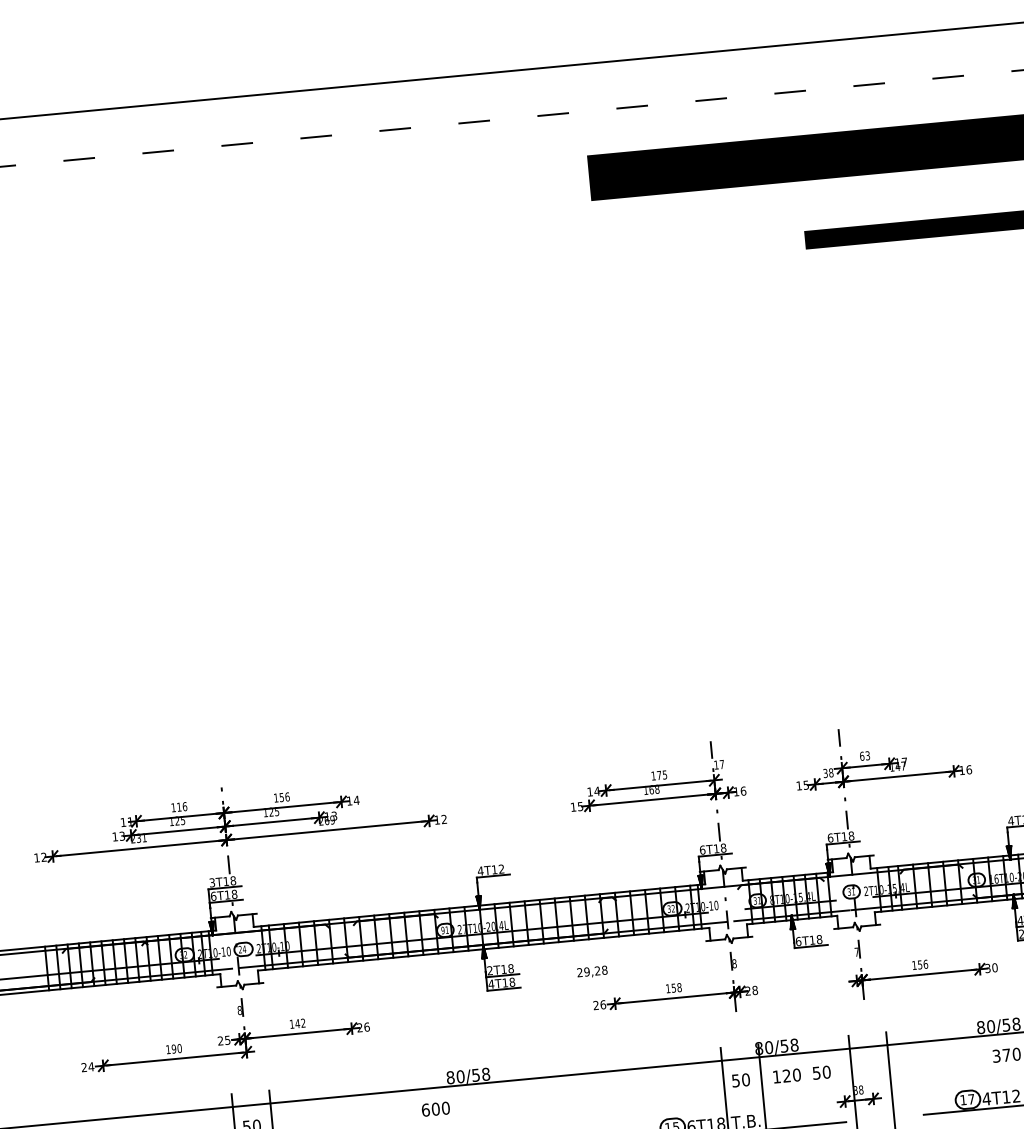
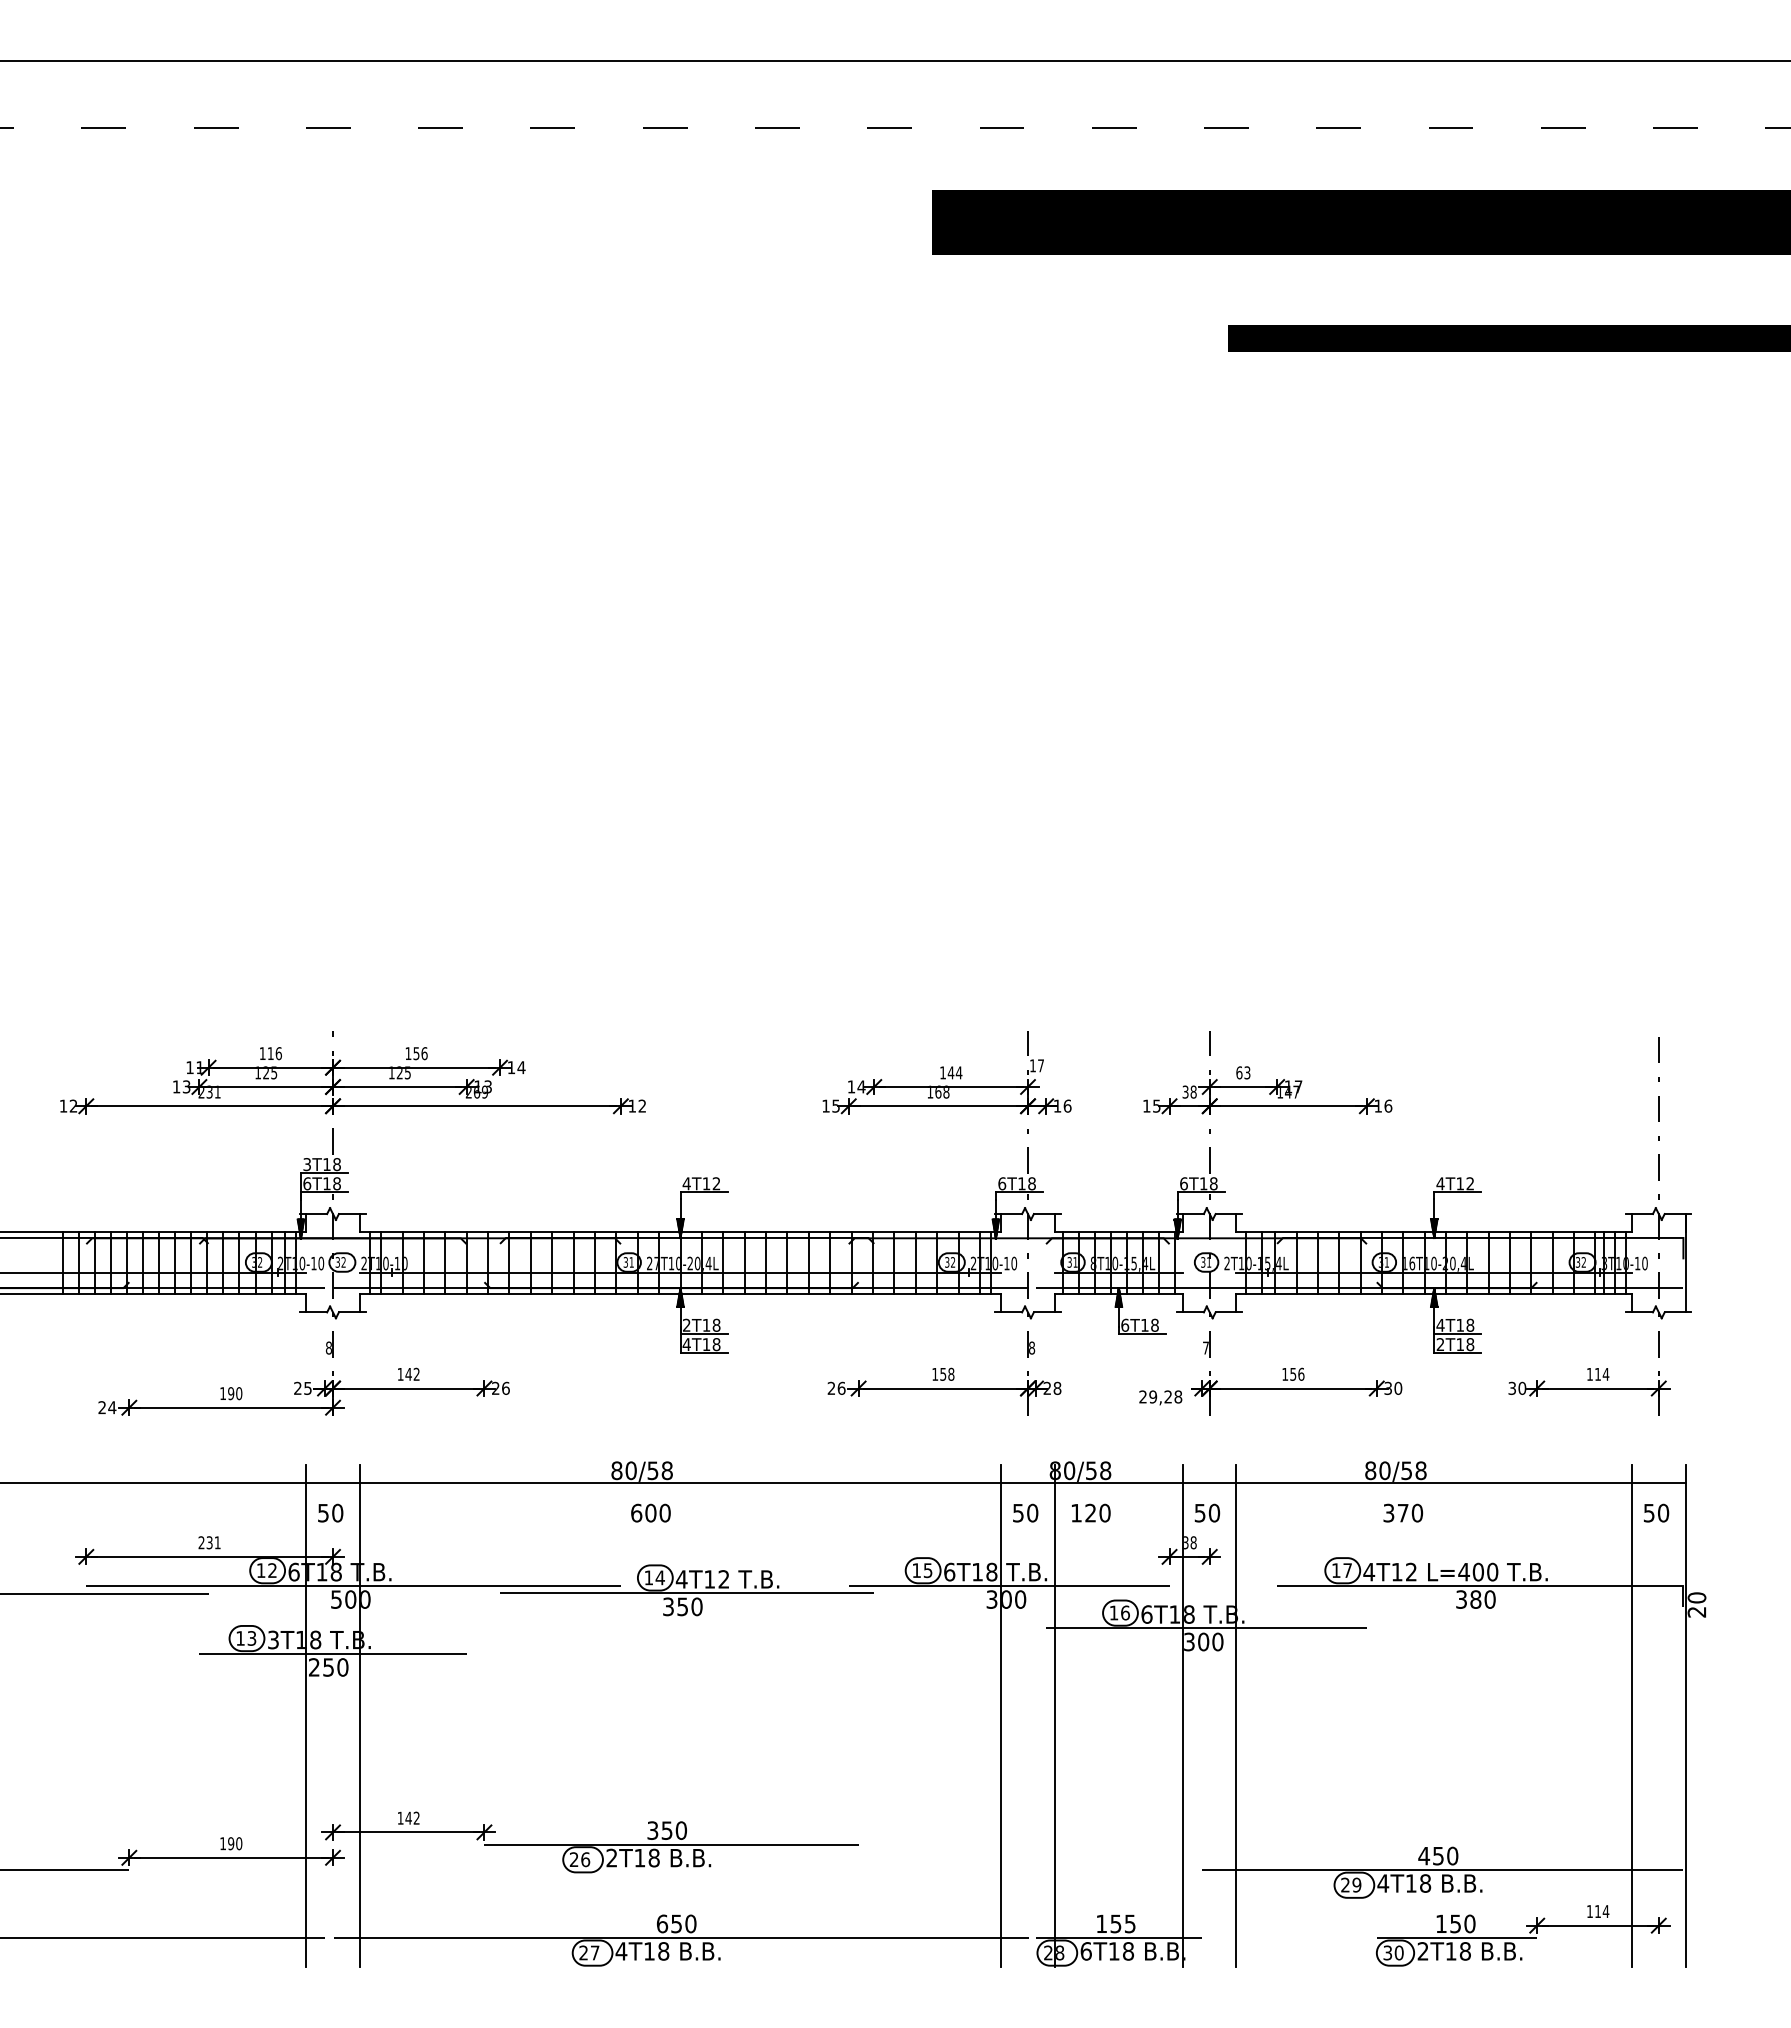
text: (661, 775) -> (954, 1072), 175 -> 144
text: (442, 930) -> (625, 1262), 91 -> 31
text: (242, 949) -> (340, 1262), 24 -> 32
text: (592, 971) -> (1160, 1397), moved
text: (821, 1072) -> (1207, 1512), moved
text: (435, 1108) -> (650, 1512), moved

